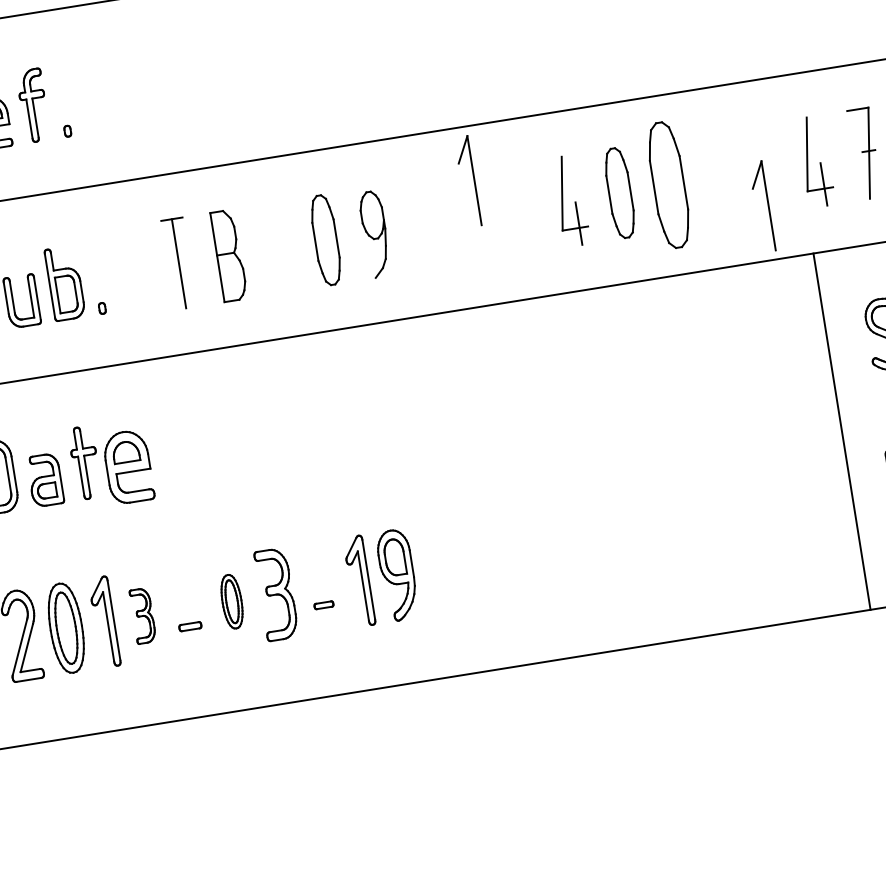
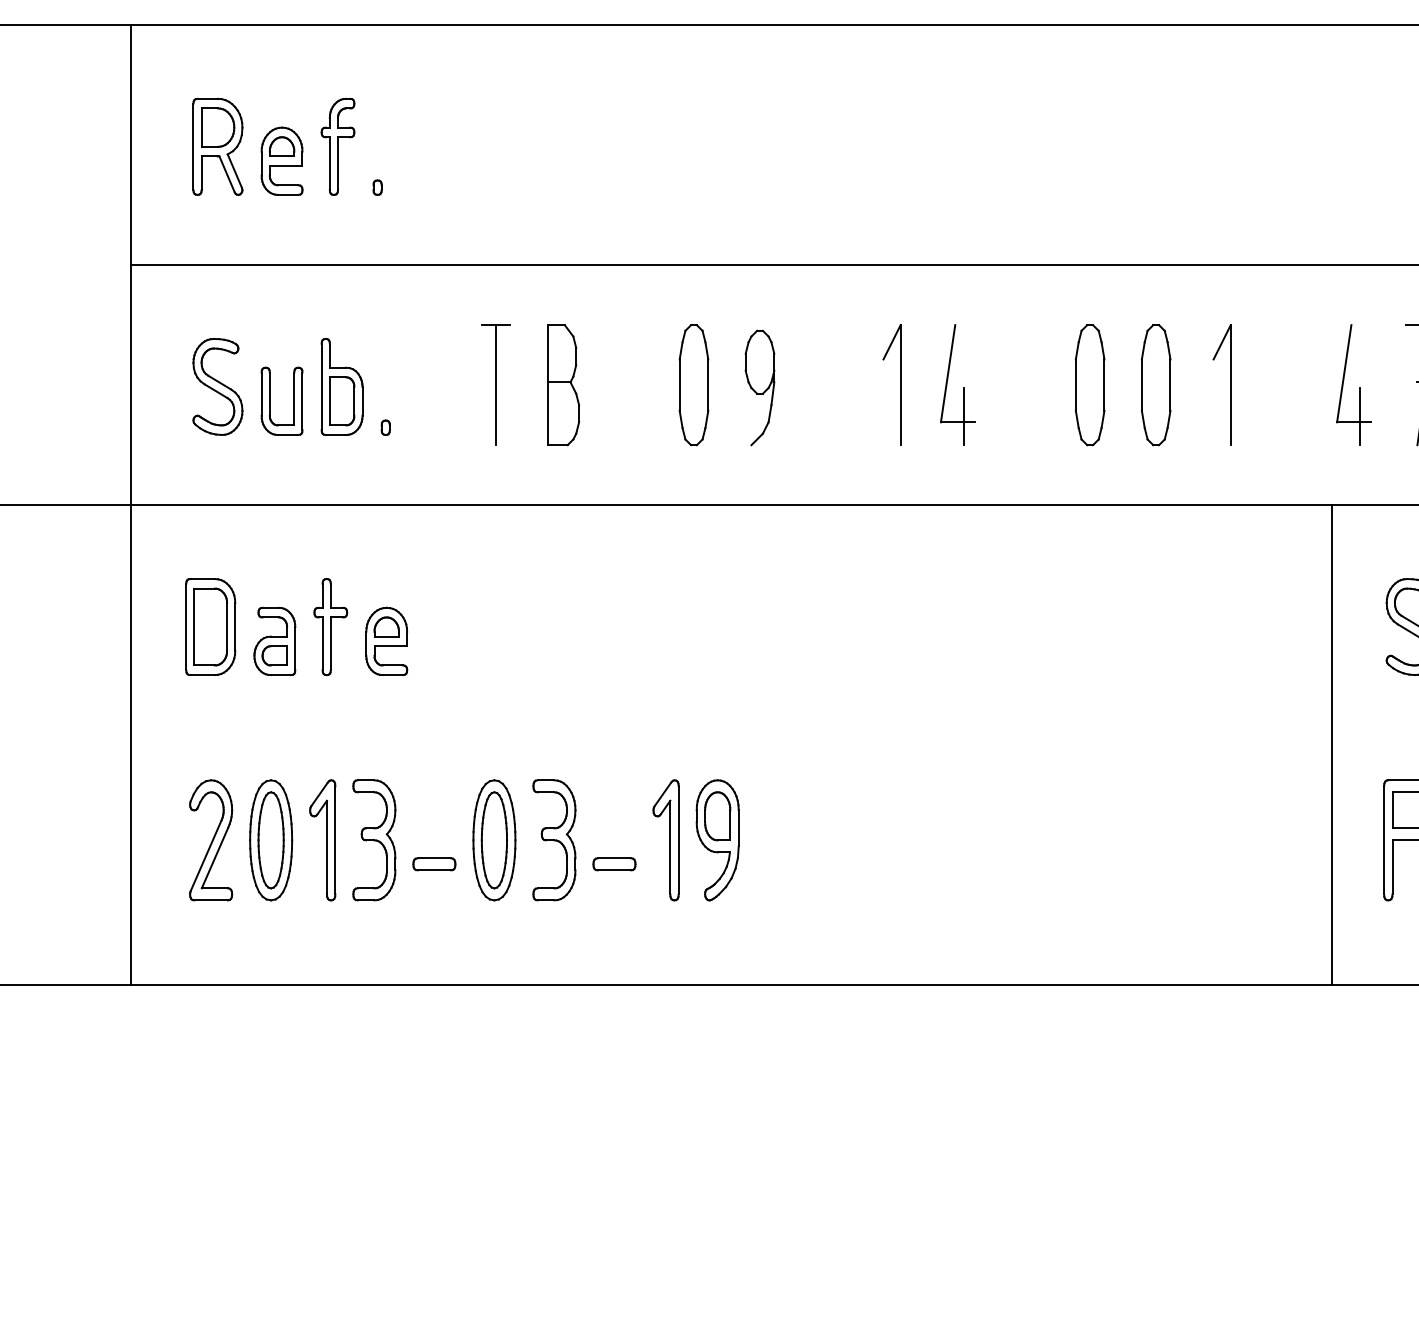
part: (474, 180) -> (900, 384), moved
part: (668, 185) -> (1155, 385), size x0.71
part: (575, 202) -> (963, 387), moved
part: (768, 205) -> (1230, 384), moved
part: (128, 466) -> (386, 640), size x0.71
part: (232, 601) -> (494, 840), size x1.67
part: (324, 605) -> (614, 864), size x1.67
part: (143, 616) -> (374, 840), size x1.67
part: (190, 626) -> (434, 864), size x1.43

